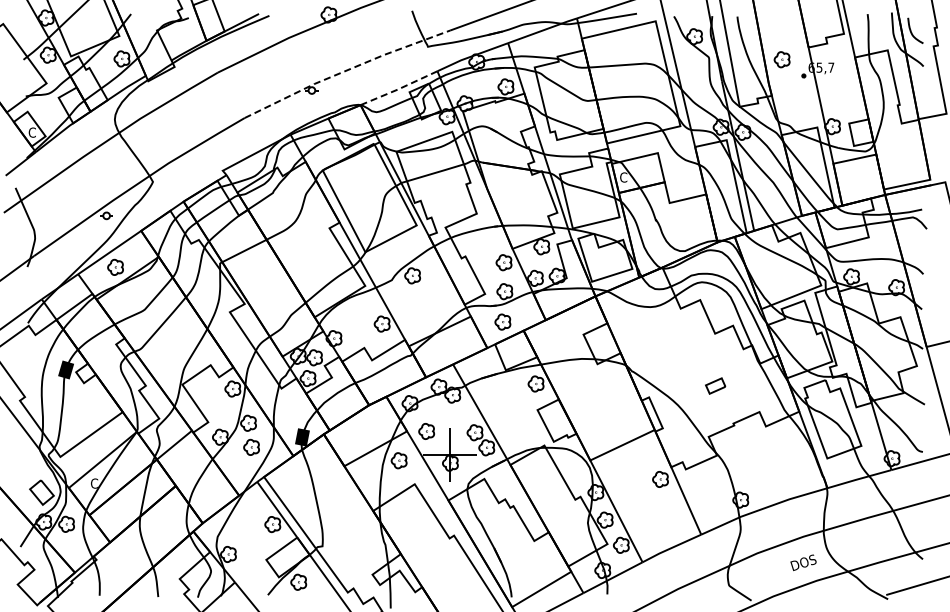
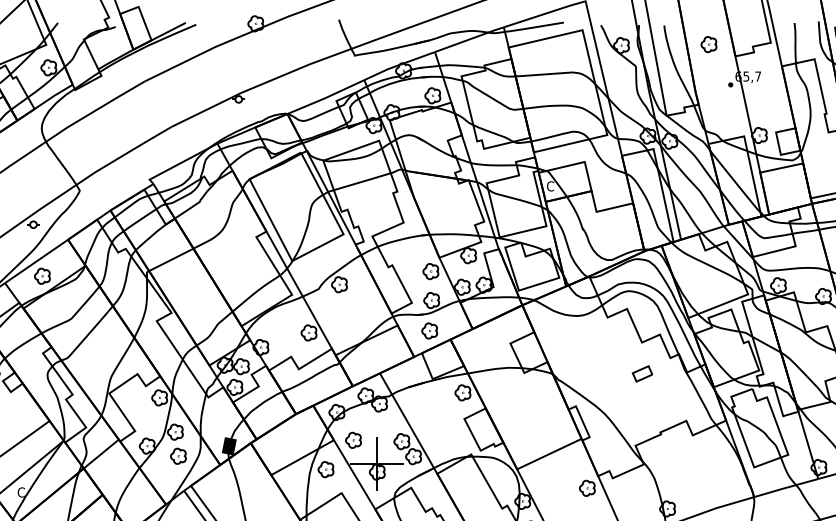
part: (781, 59) -> (708, 44), moved
line: (346, 70) -> (273, 79), dashed -> solid
line: (398, 89) -> (325, 98), dashed -> solid
part: (715, 385) -> (642, 373), moved

